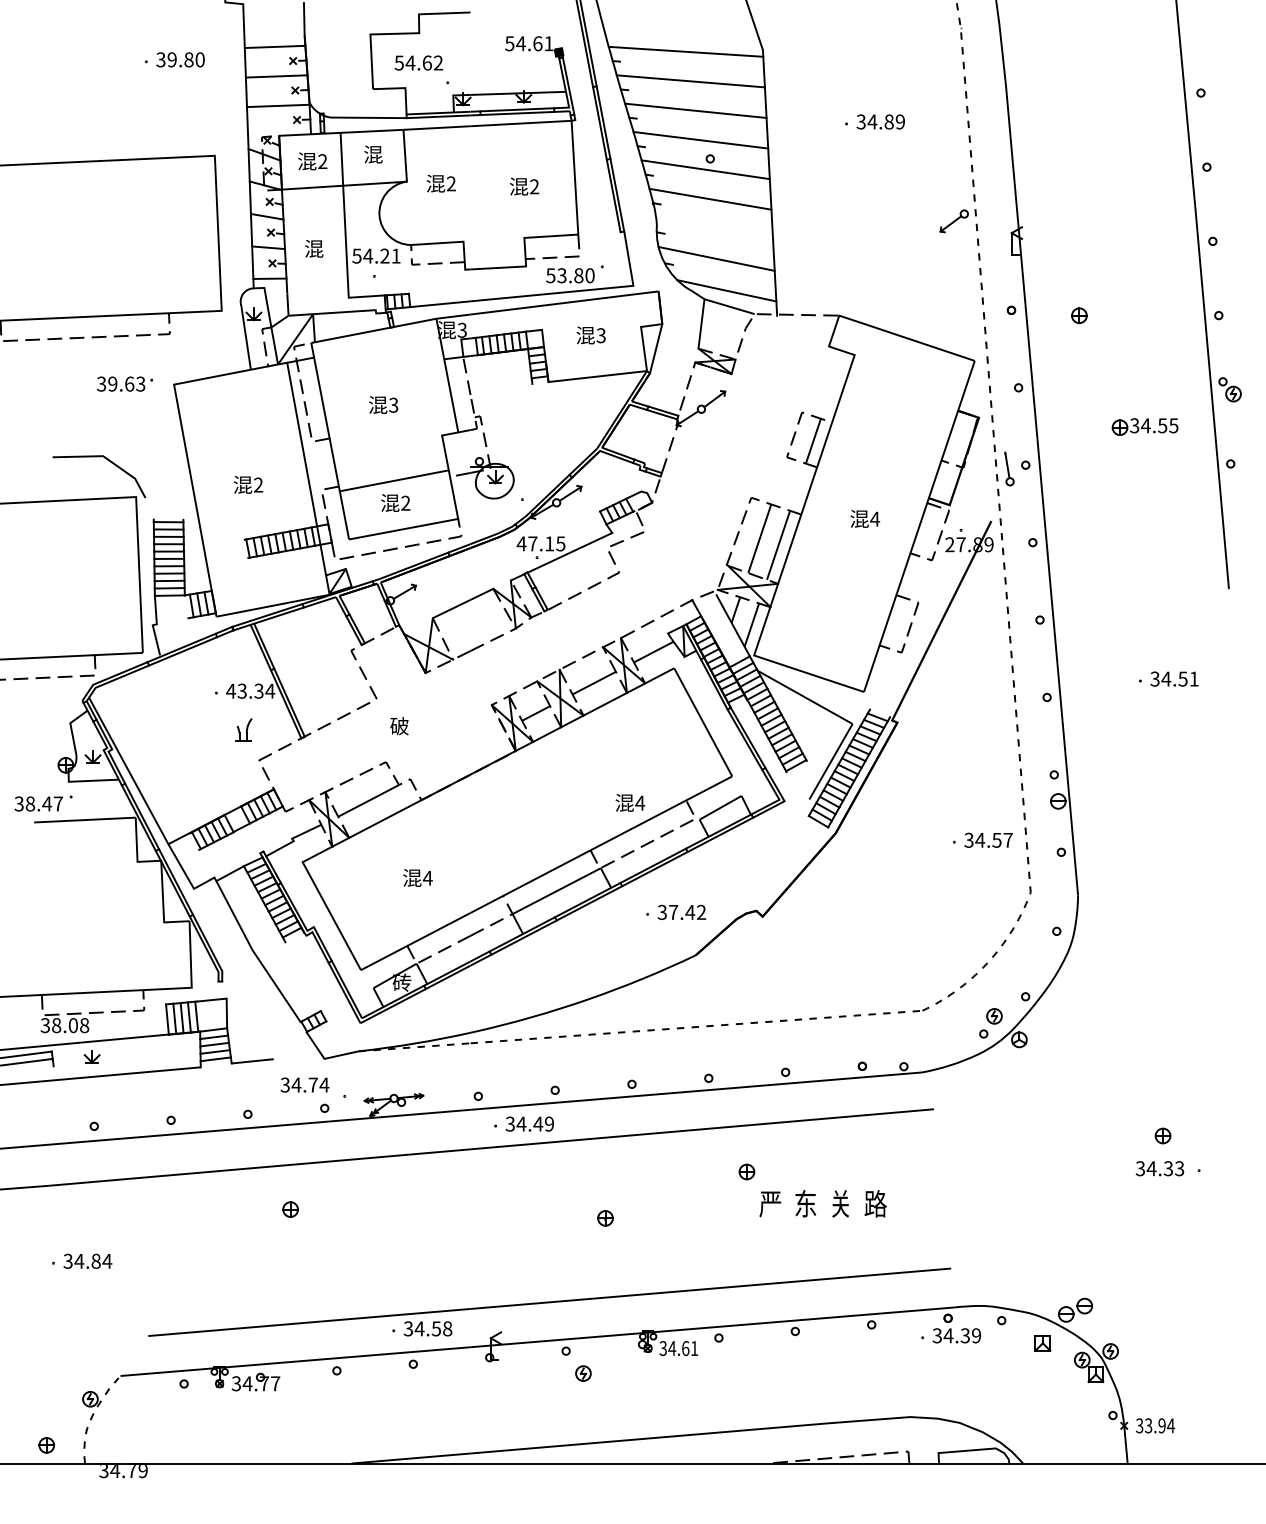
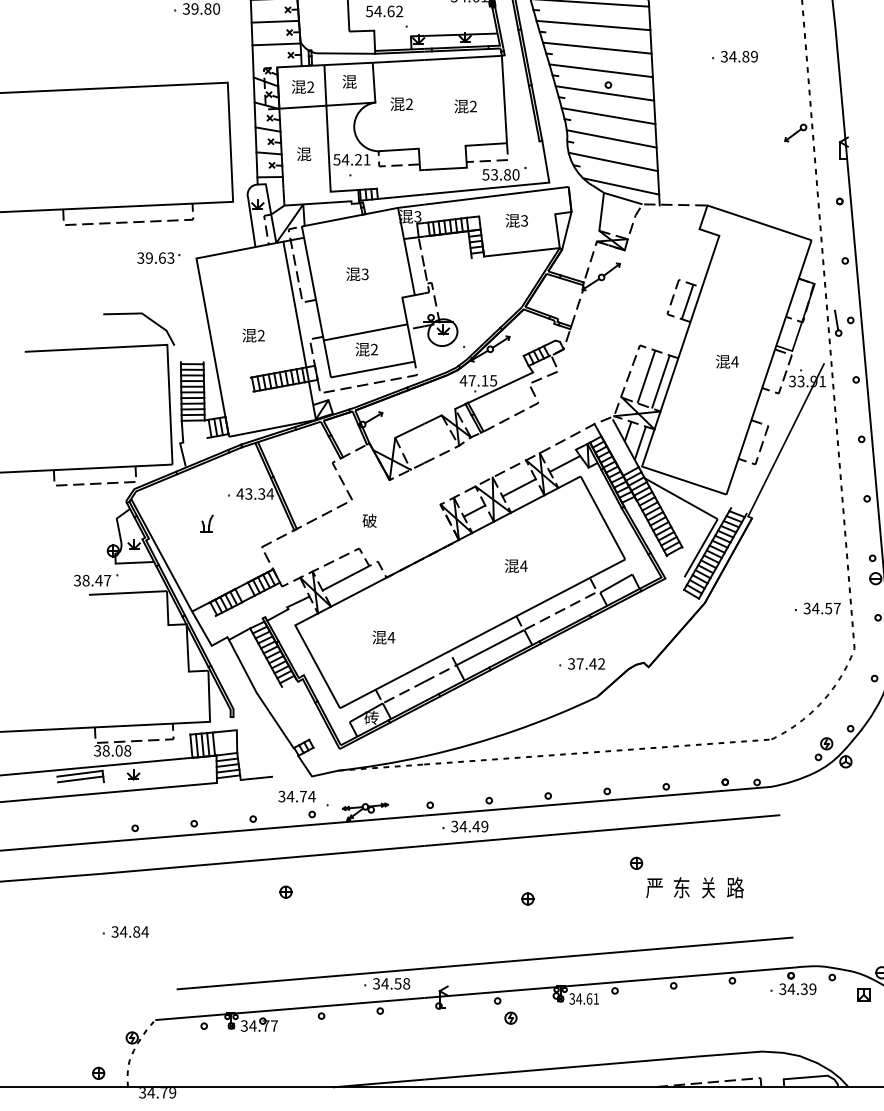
line: (714, 228) -> (611, 138), added
text: (969, 544) -> (807, 381), 27.89 -> 33.91
part: (243, 729) -> (206, 523), moved
text: (630, 802) -> (516, 565), moved

